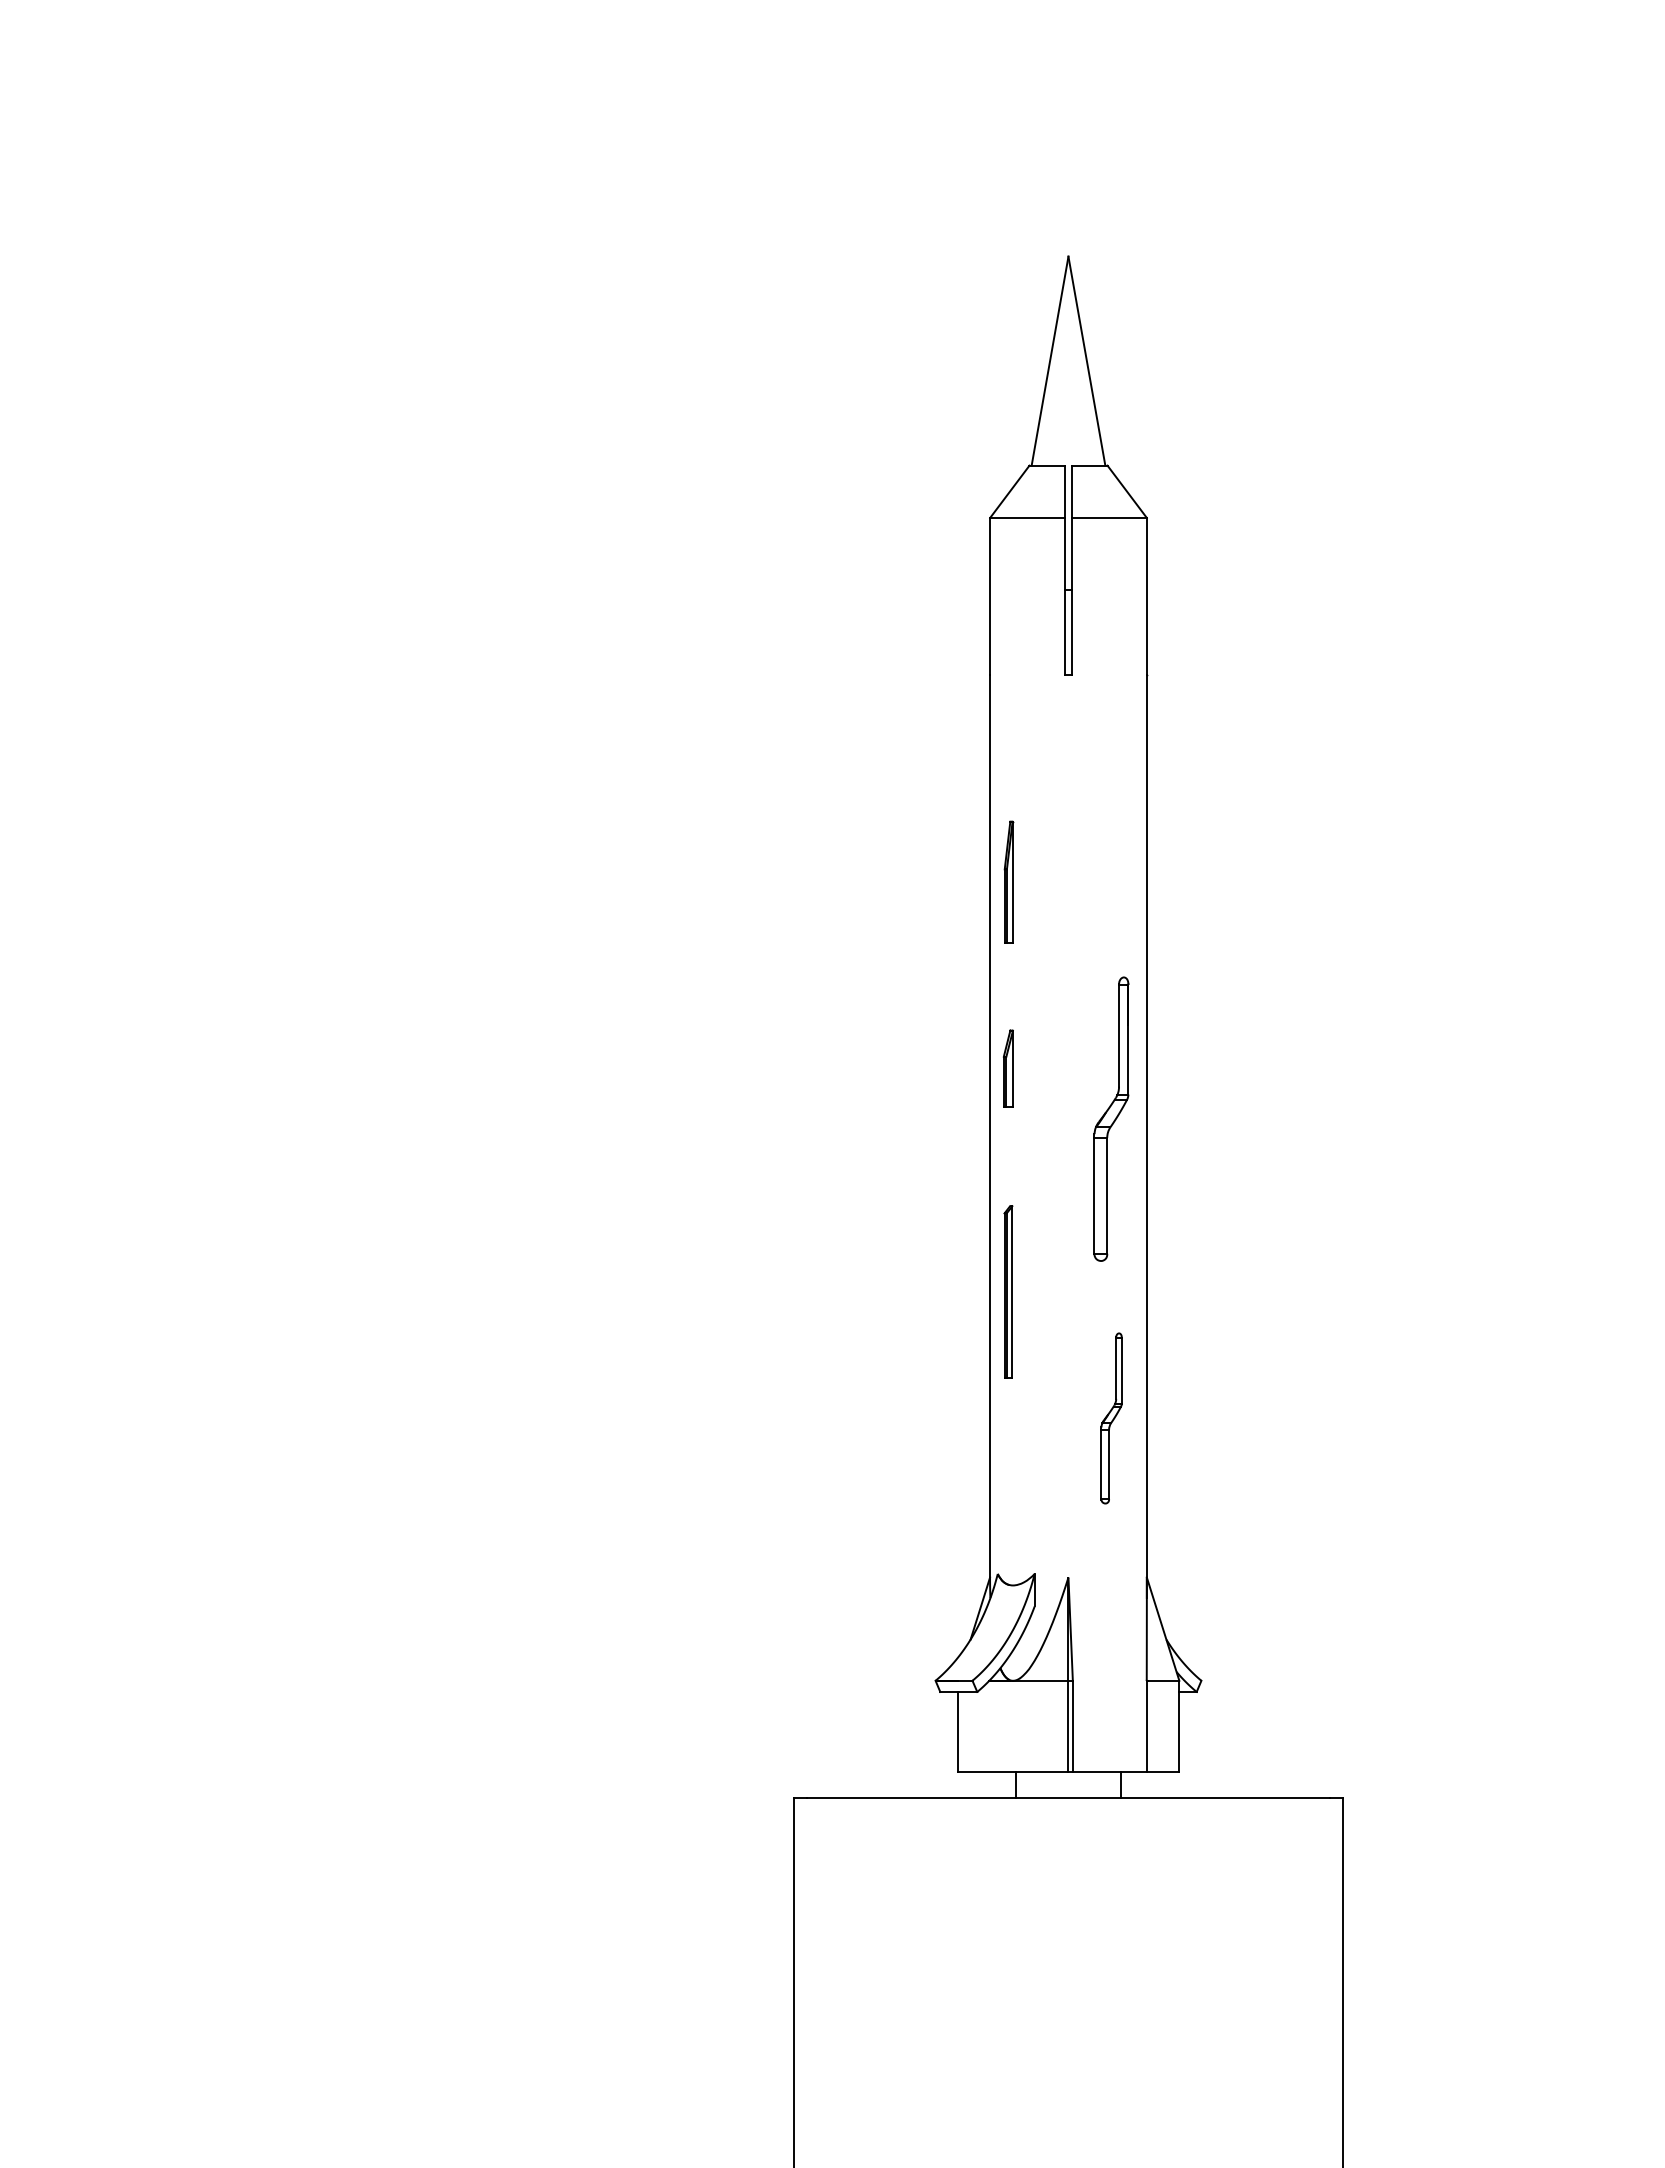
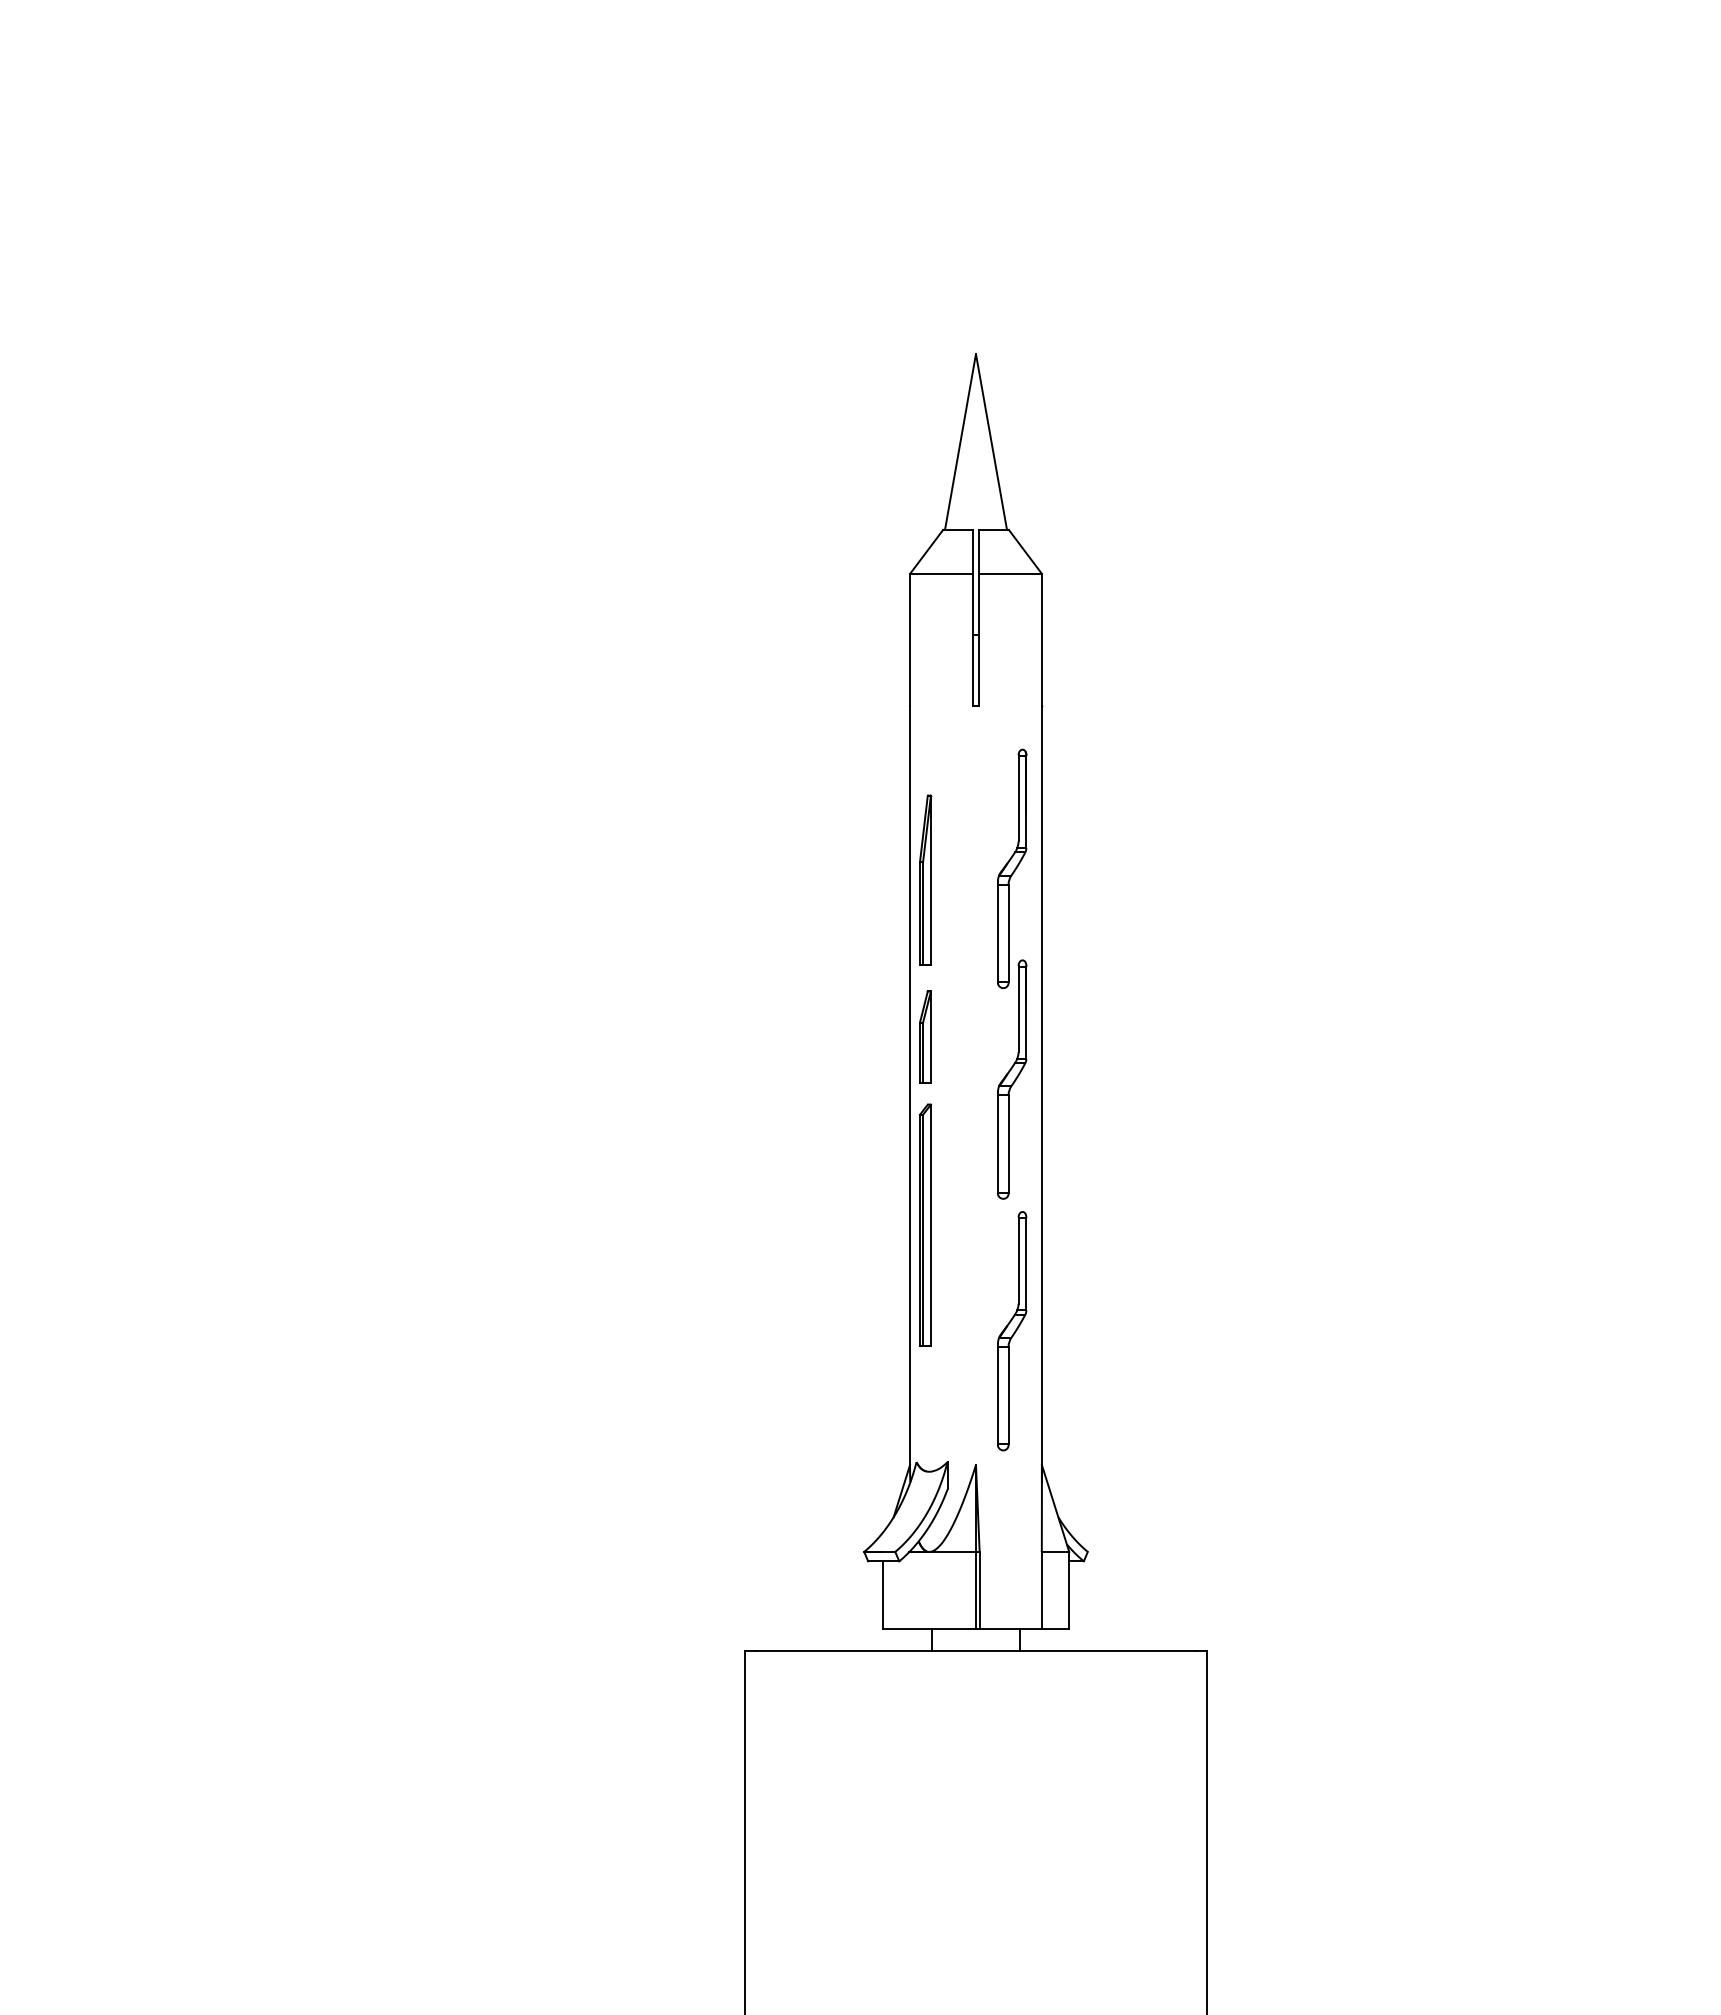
part: (1111, 868) -> (1012, 868), added
part: (1008, 881) -> (925, 879), size x1.67
part: (1008, 1067) -> (925, 1036), size x1.43
part: (1008, 1291) -> (925, 1224), size x1.67
part: (1111, 1418) -> (1012, 1331), size x1.67

